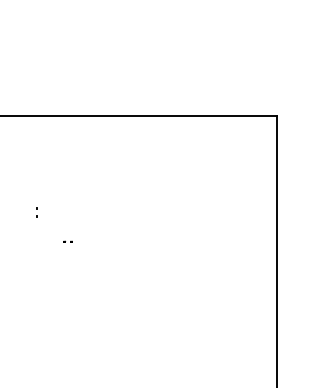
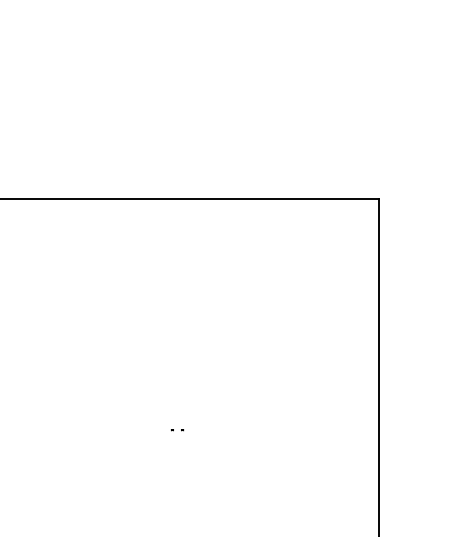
part: (67, 241) -> (176, 430), moved

